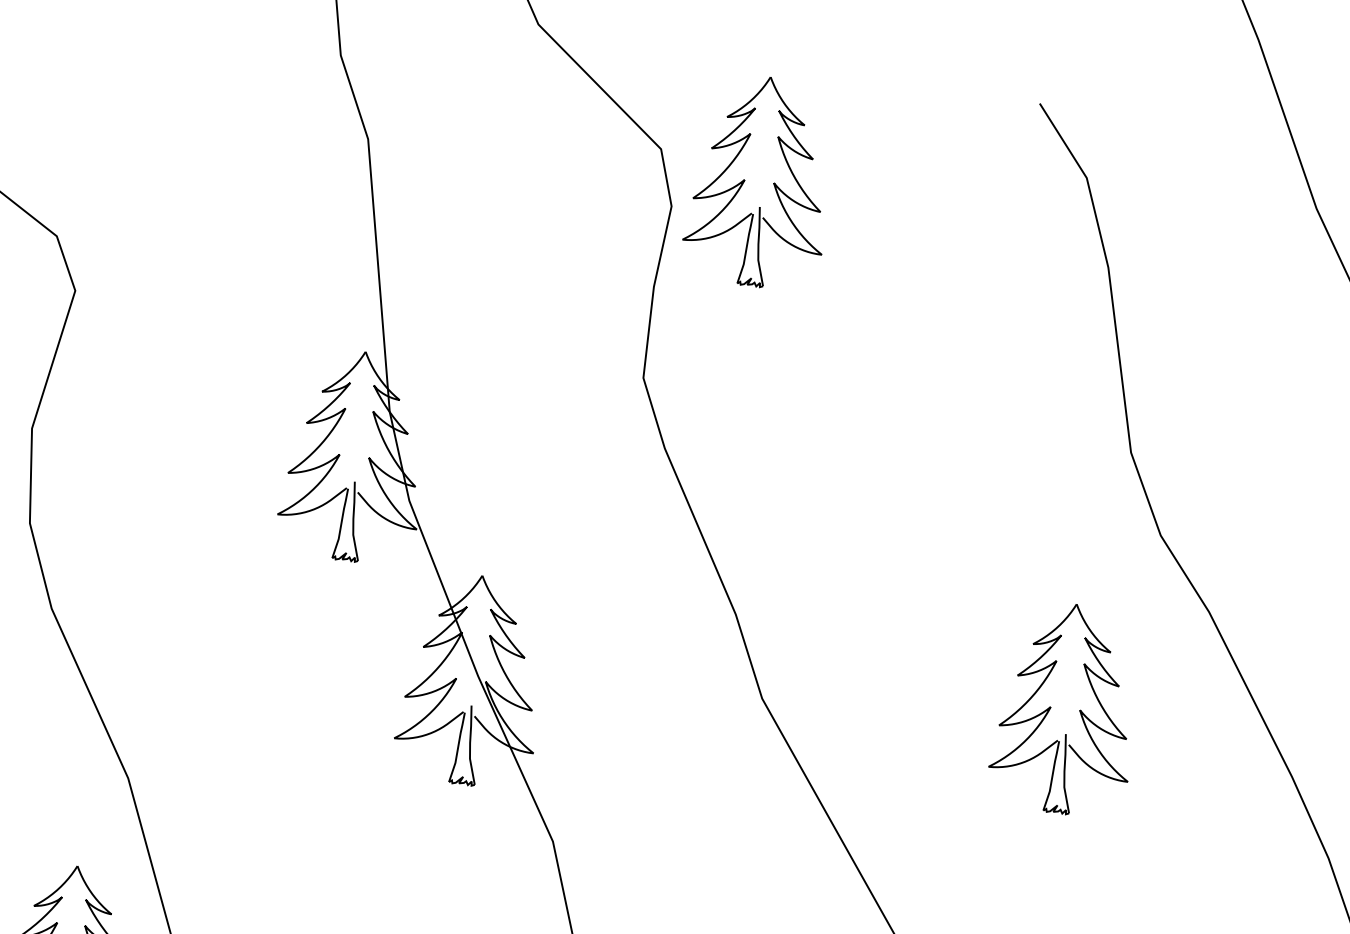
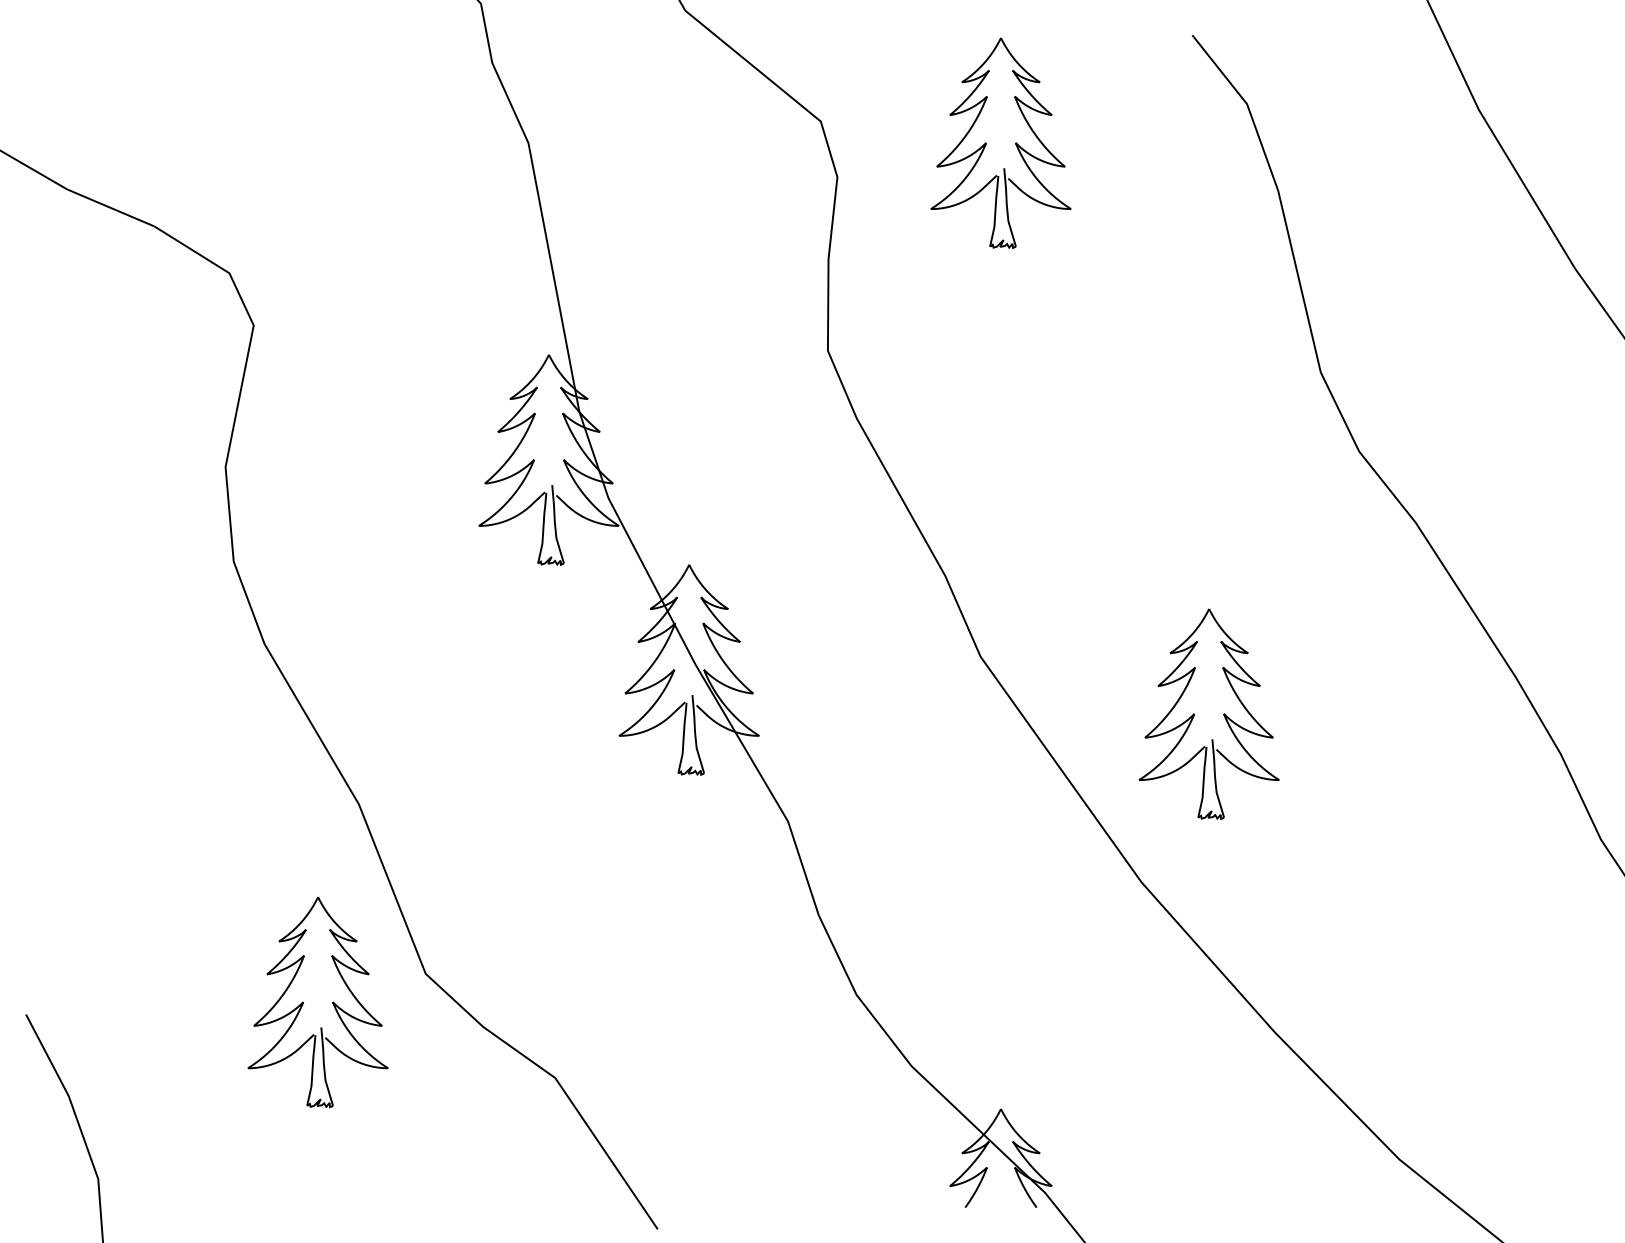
part: (744, 180) -> (986, 143), moved
part: (1051, 707) -> (1195, 714), moved

